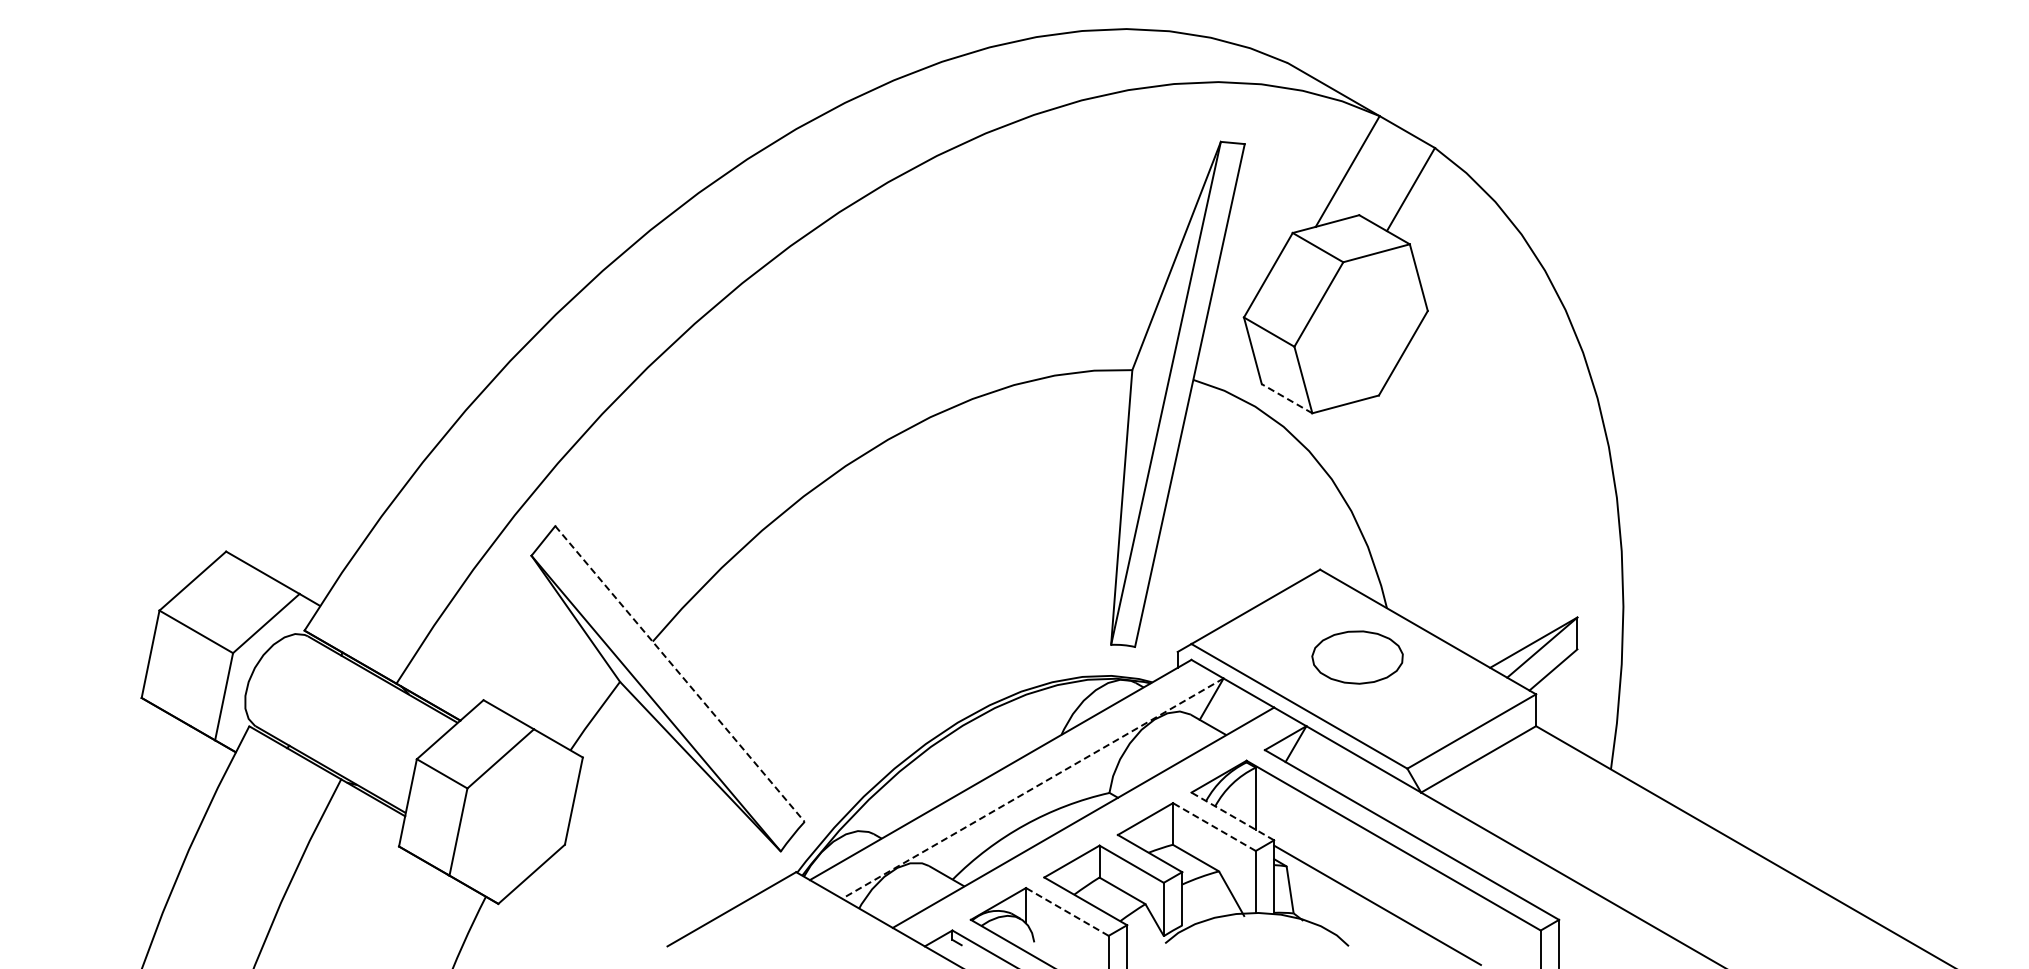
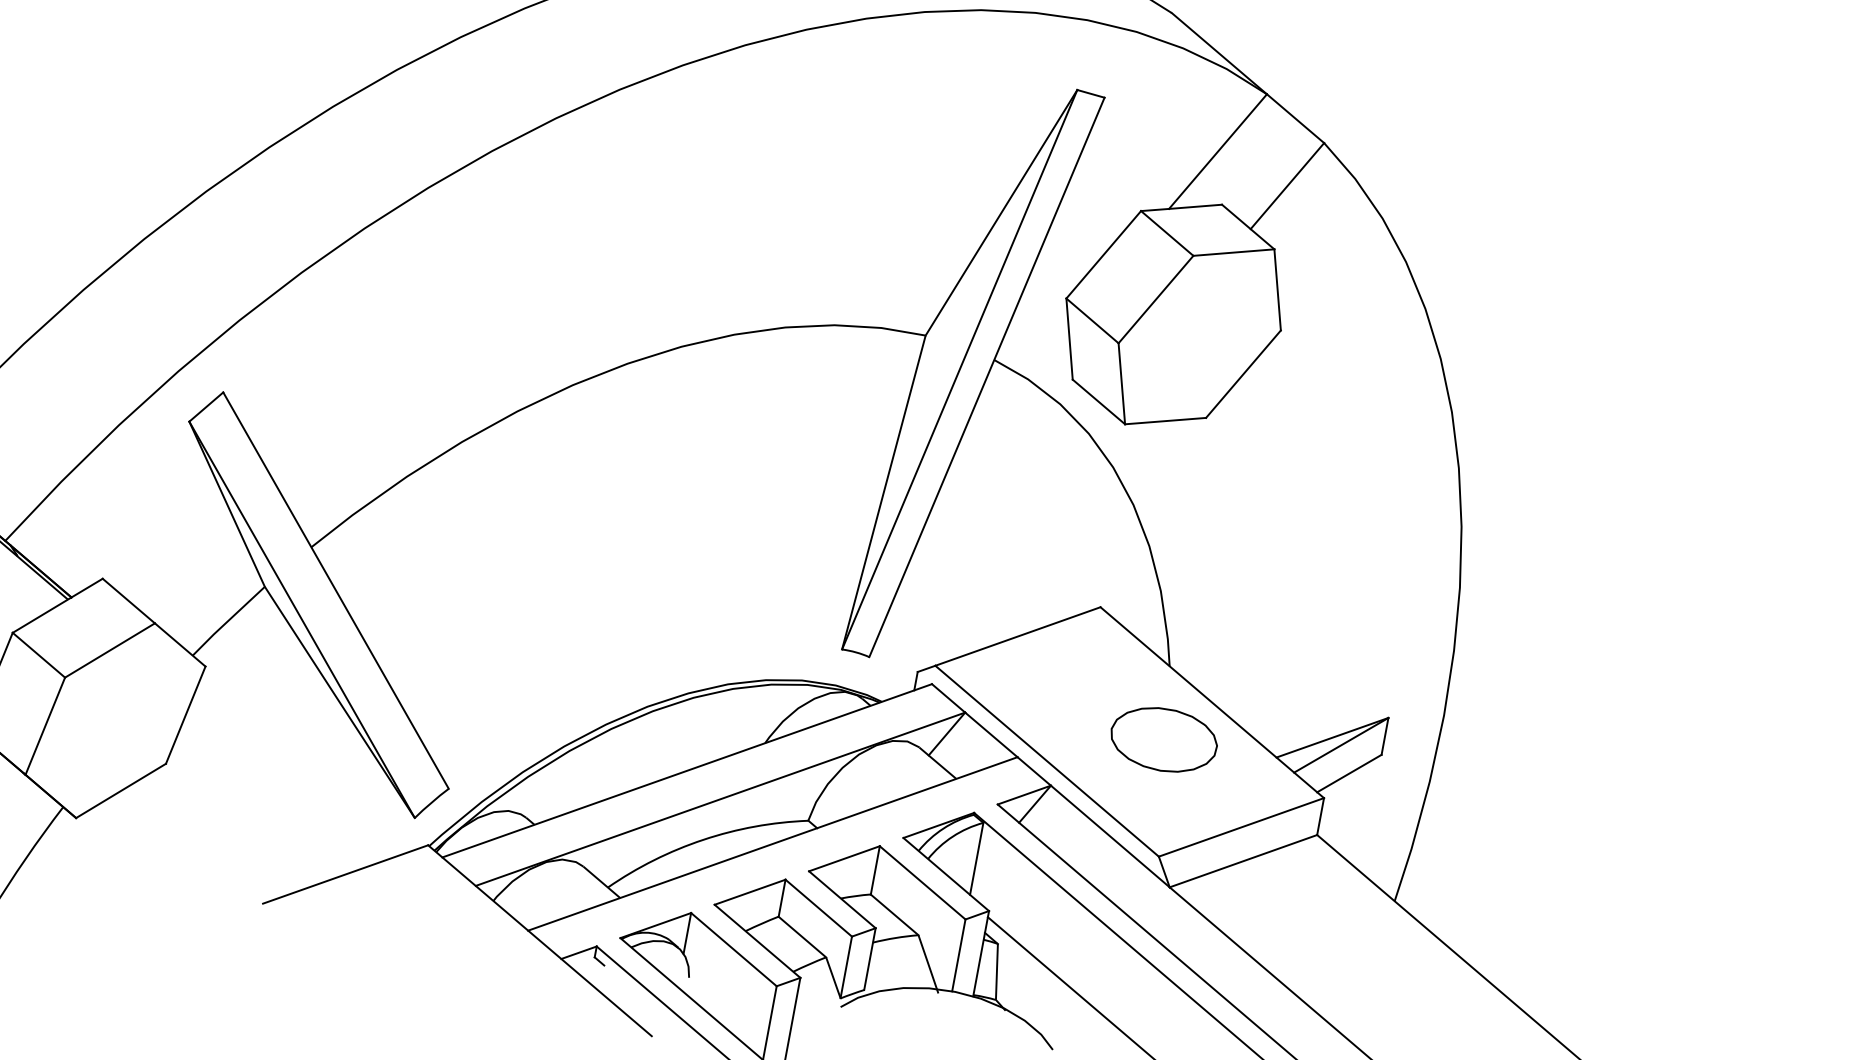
line: (1286, 398) -> (1098, 401), dashed -> solid
part: (1357, 657) -> (1163, 739), moved
line: (680, 674) -> (336, 591), dashed -> solid
line: (1032, 788) -> (720, 799), dashed -> solid
line: (1232, 816) -> (945, 874), dashed -> solid
line: (1214, 827) -> (922, 883), dashed -> solid
line: (1067, 911) -> (734, 949), dashed -> solid

